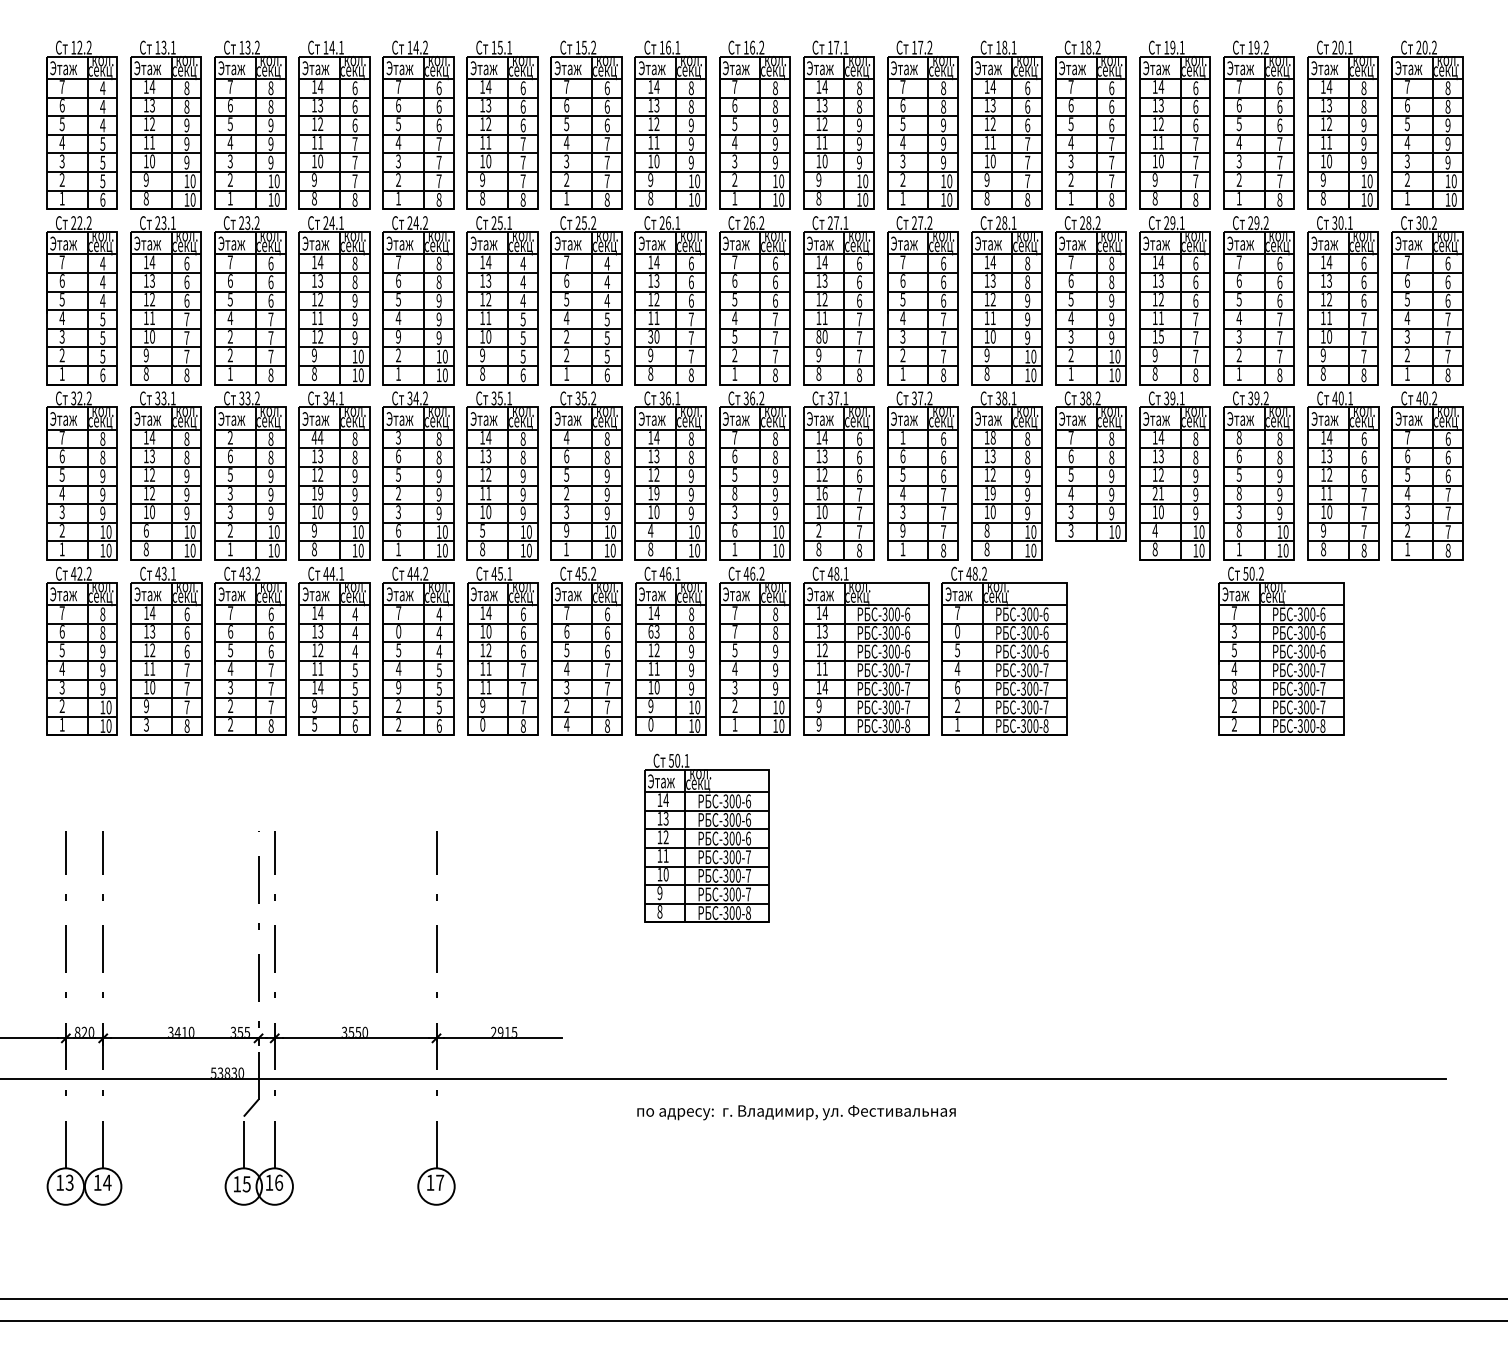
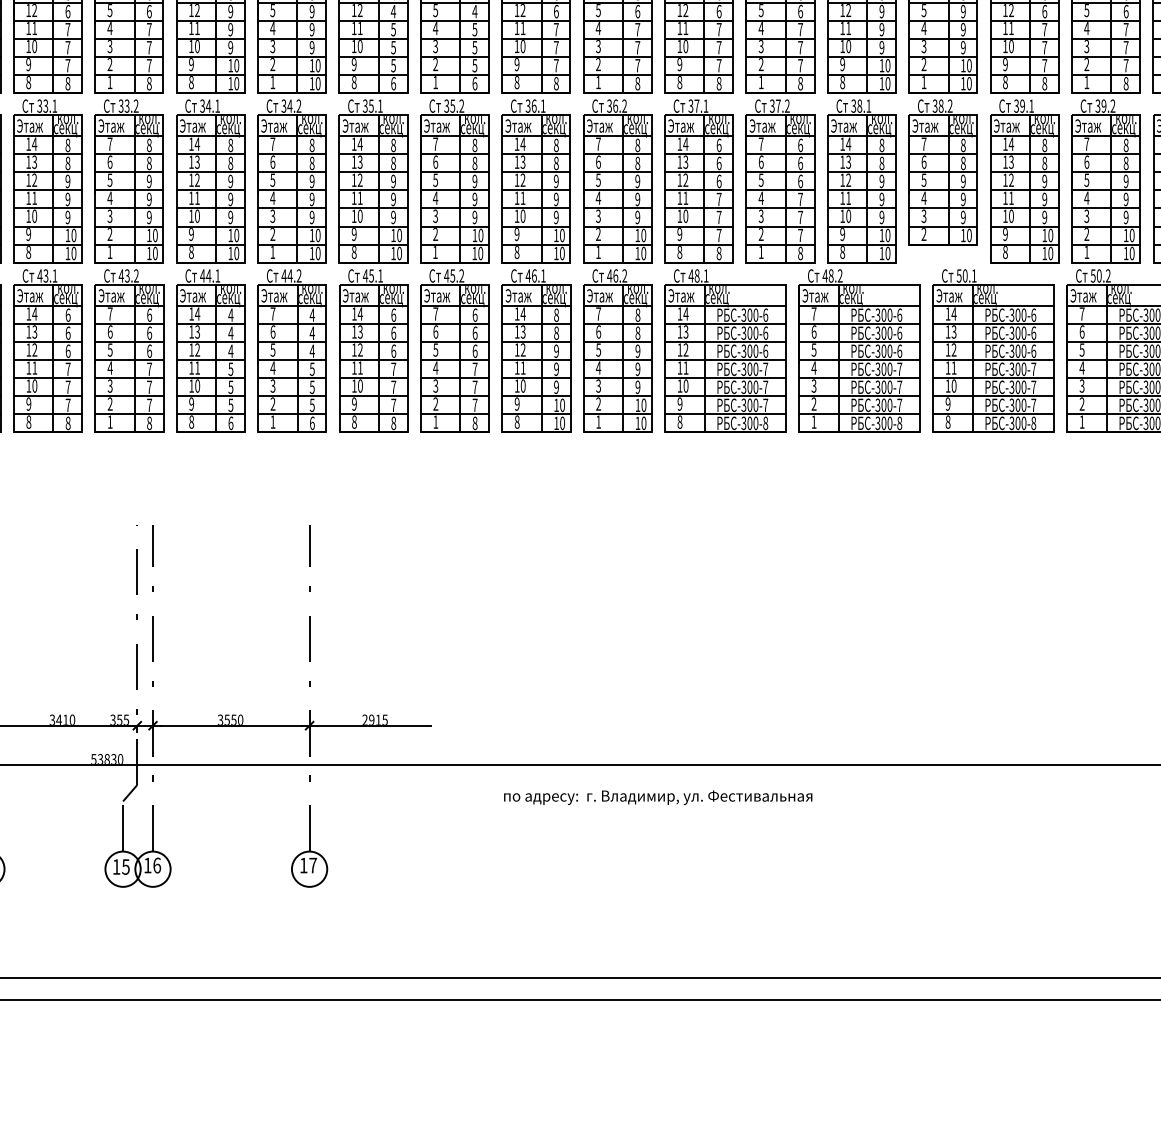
text: (229, 336) -> (109, 46), 2 -> 3
text: (320, 336) -> (197, 46), 12 -> 10
text: (398, 336) -> (272, 46), 9 -> 3
text: (650, 336) -> (516, 46), 30 -> 10
text: (734, 336) -> (598, 46), 5 -> 3
text: (818, 336) -> (679, 46), 80 -> 10
text: (1160, 336) -> (1010, 46), 15 -> 10
text: (566, 337) -> (435, 47), 2 -> 3
text: (229, 437) -> (109, 143), 2 -> 7
text: (314, 437) -> (191, 143), 44 -> 14
text: (398, 437) -> (272, 143), 3 -> 7
text: (566, 437) -> (435, 143), 4 -> 7
text: (902, 437) -> (760, 143), 1 -> 7
text: (992, 437) -> (847, 143), 18 -> 14
text: (1238, 437) -> (1086, 143), 8 -> 7
text: (152, 493) -> (34, 198), 12 -> 11
text: (230, 493) -> (110, 198), 3 -> 4
text: (320, 493) -> (197, 198), 19 -> 11
text: (398, 493) -> (272, 198), 2 -> 4
text: (566, 493) -> (435, 198), 2 -> 4
text: (656, 493) -> (522, 198), 19 -> 11
text: (734, 493) -> (598, 198), 8 -> 4
text: (824, 493) -> (685, 198), 16 -> 11
text: (992, 493) -> (847, 198), 19 -> 11
text: (1154, 493) -> (1004, 198), 21 -> 11
text: (1238, 493) -> (1086, 198), 8 -> 4
text: (145, 530) -> (27, 234), 6 -> 9
text: (398, 530) -> (272, 234), 6 -> 2
text: (482, 530) -> (354, 234), 5 -> 9
text: (566, 530) -> (435, 234), 9 -> 2
text: (650, 530) -> (516, 234), 4 -> 9
text: (734, 530) -> (598, 234), 6 -> 2
text: (818, 530) -> (679, 234), 2 -> 9
text: (902, 530) -> (760, 234), 9 -> 2
text: (986, 530) -> (842, 234), 8 -> 9
text: (1070, 530) -> (923, 234), 3 -> 2
text: (1154, 530) -> (1004, 234), 4 -> 9
text: (1238, 530) -> (1086, 234), 8 -> 2
text: (398, 631) -> (272, 331), 0 -> 6
text: (488, 631) -> (359, 331), 10 -> 13
text: (650, 631) -> (516, 331), 63 -> 13
text: (734, 631) -> (598, 331), 7 -> 6
text: (957, 631) -> (814, 331), 0 -> 6
text: (1233, 631) -> (1081, 331), 3 -> 6
text: (320, 687) -> (197, 386), 14 -> 10
text: (398, 687) -> (272, 386), 9 -> 3
text: (488, 687) -> (359, 386), 11 -> 10
text: (824, 687) -> (685, 386), 14 -> 10
text: (957, 687) -> (814, 386), 6 -> 3
text: (1233, 687) -> (1081, 386), 8 -> 3
text: (146, 724) -> (28, 421), 3 -> 8
text: (230, 724) -> (110, 421), 2 -> 1
text: (314, 724) -> (191, 421), 5 -> 8
text: (398, 724) -> (272, 421), 2 -> 1
text: (566, 724) -> (435, 421), 4 -> 1
text: (650, 724) -> (516, 421), 0 -> 8
text: (818, 724) -> (679, 421), 9 -> 8
text: (1234, 724) -> (1082, 421), 2 -> 1
text: (482, 725) -> (354, 422), 0 -> 8
part: (706, 837) -> (993, 350), moved

